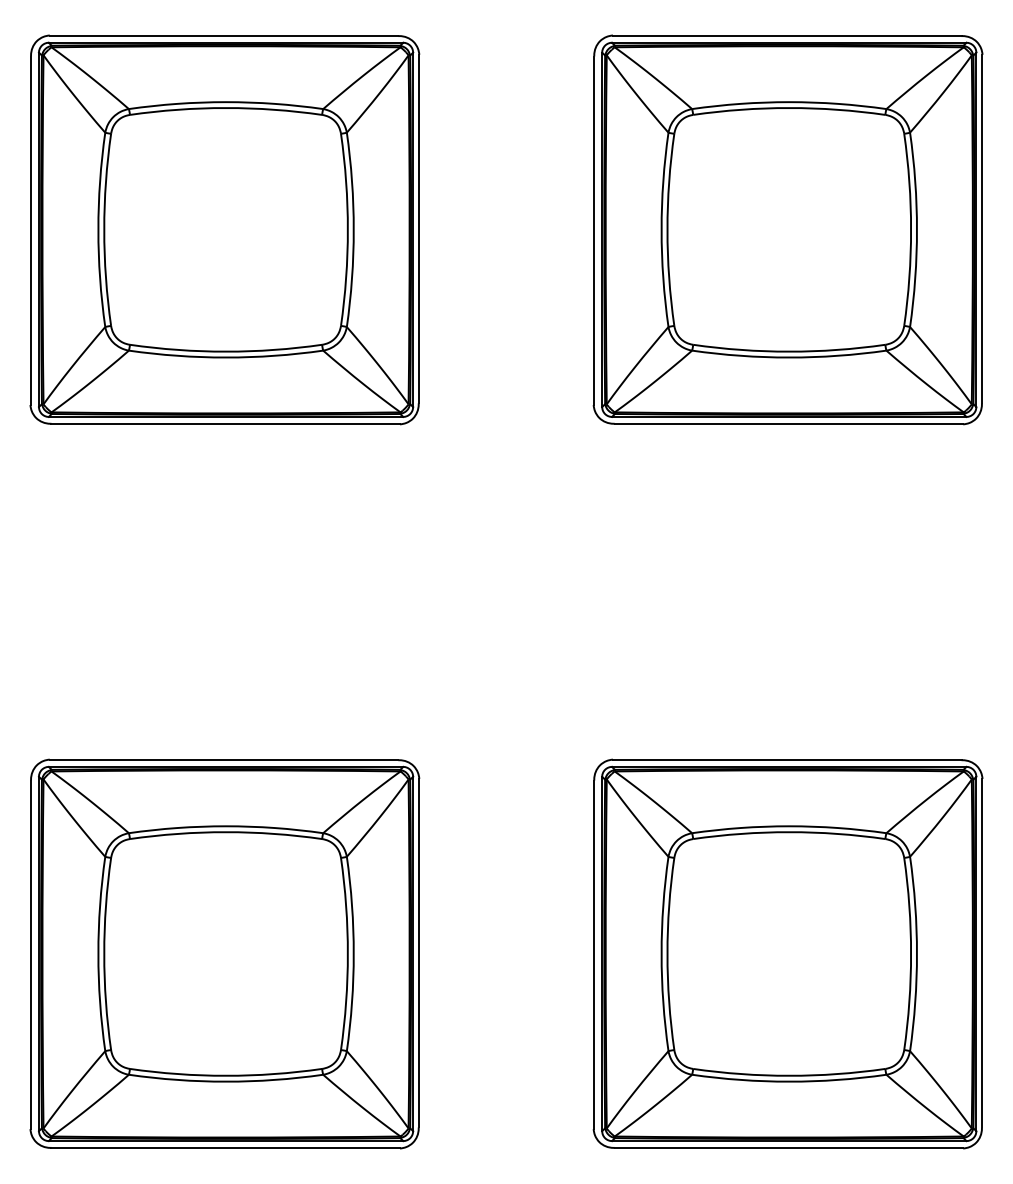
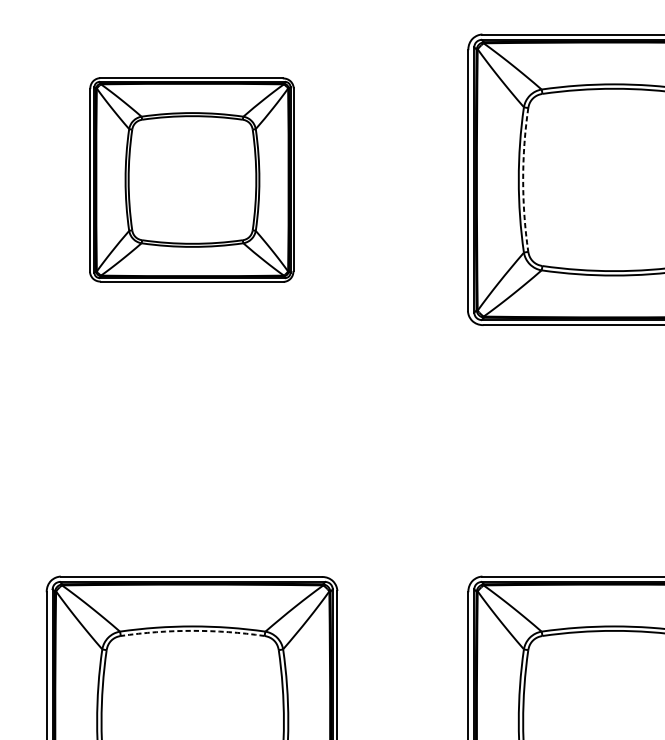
part: (224, 229) -> (191, 179), size x0.7
arc: (667, 229) -> (523, 179), solid -> dashed
arc: (226, 832) -> (193, 631), solid -> dashed

